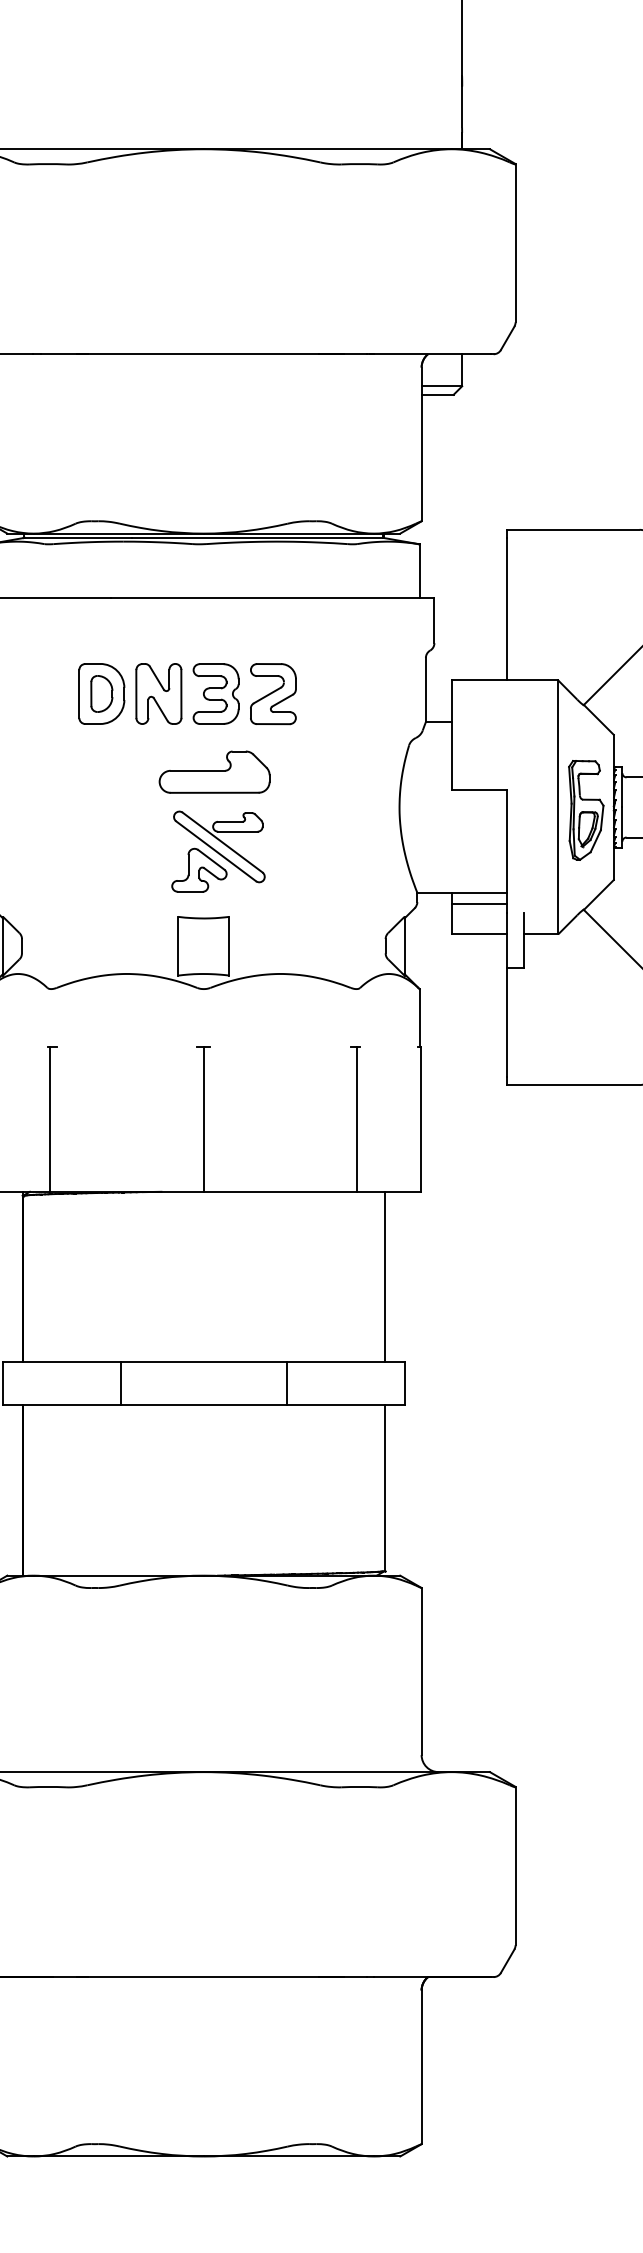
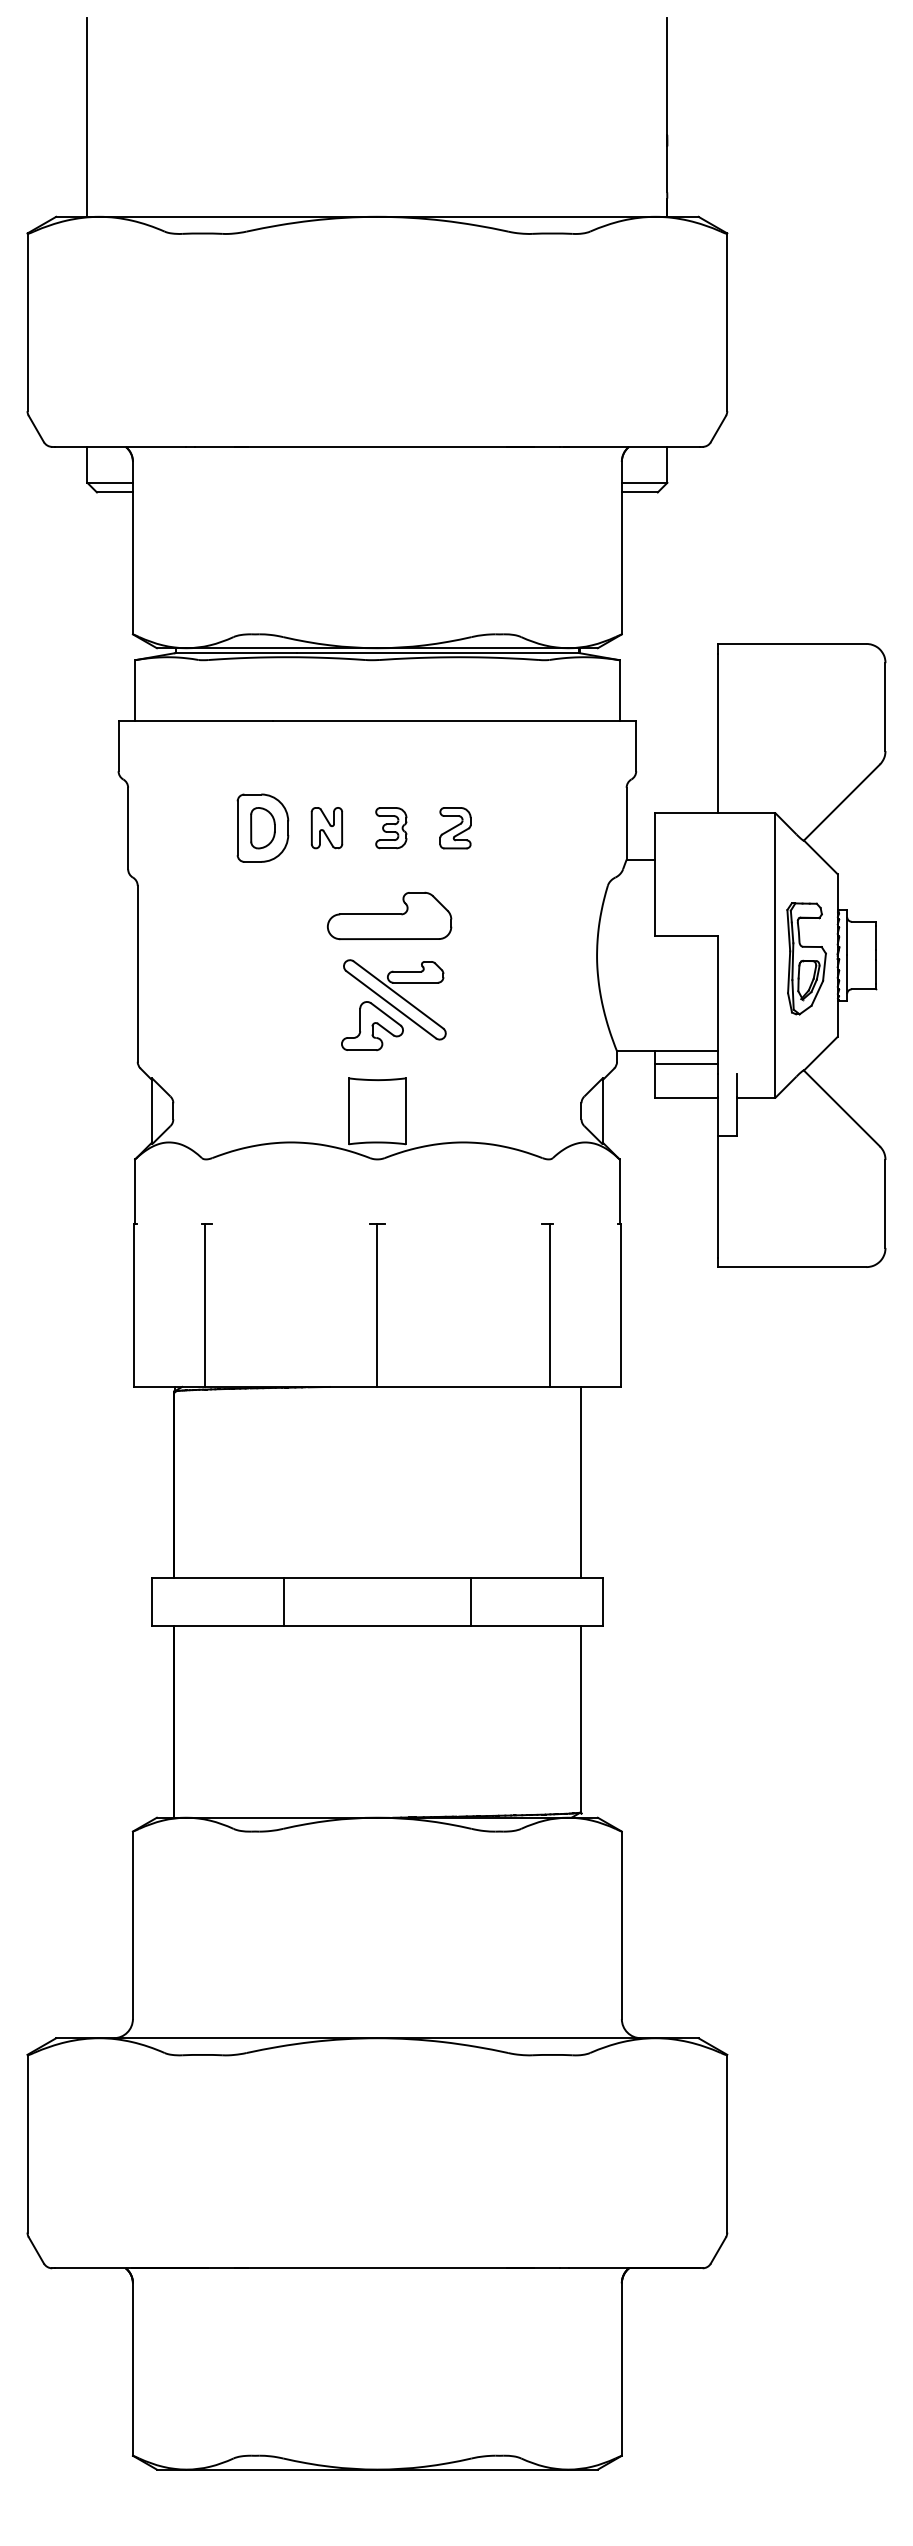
part: (158, 693) -> (326, 827), size x0.6
part: (216, 693) -> (391, 827), size x0.6
part: (273, 693) -> (455, 827), size x0.6

